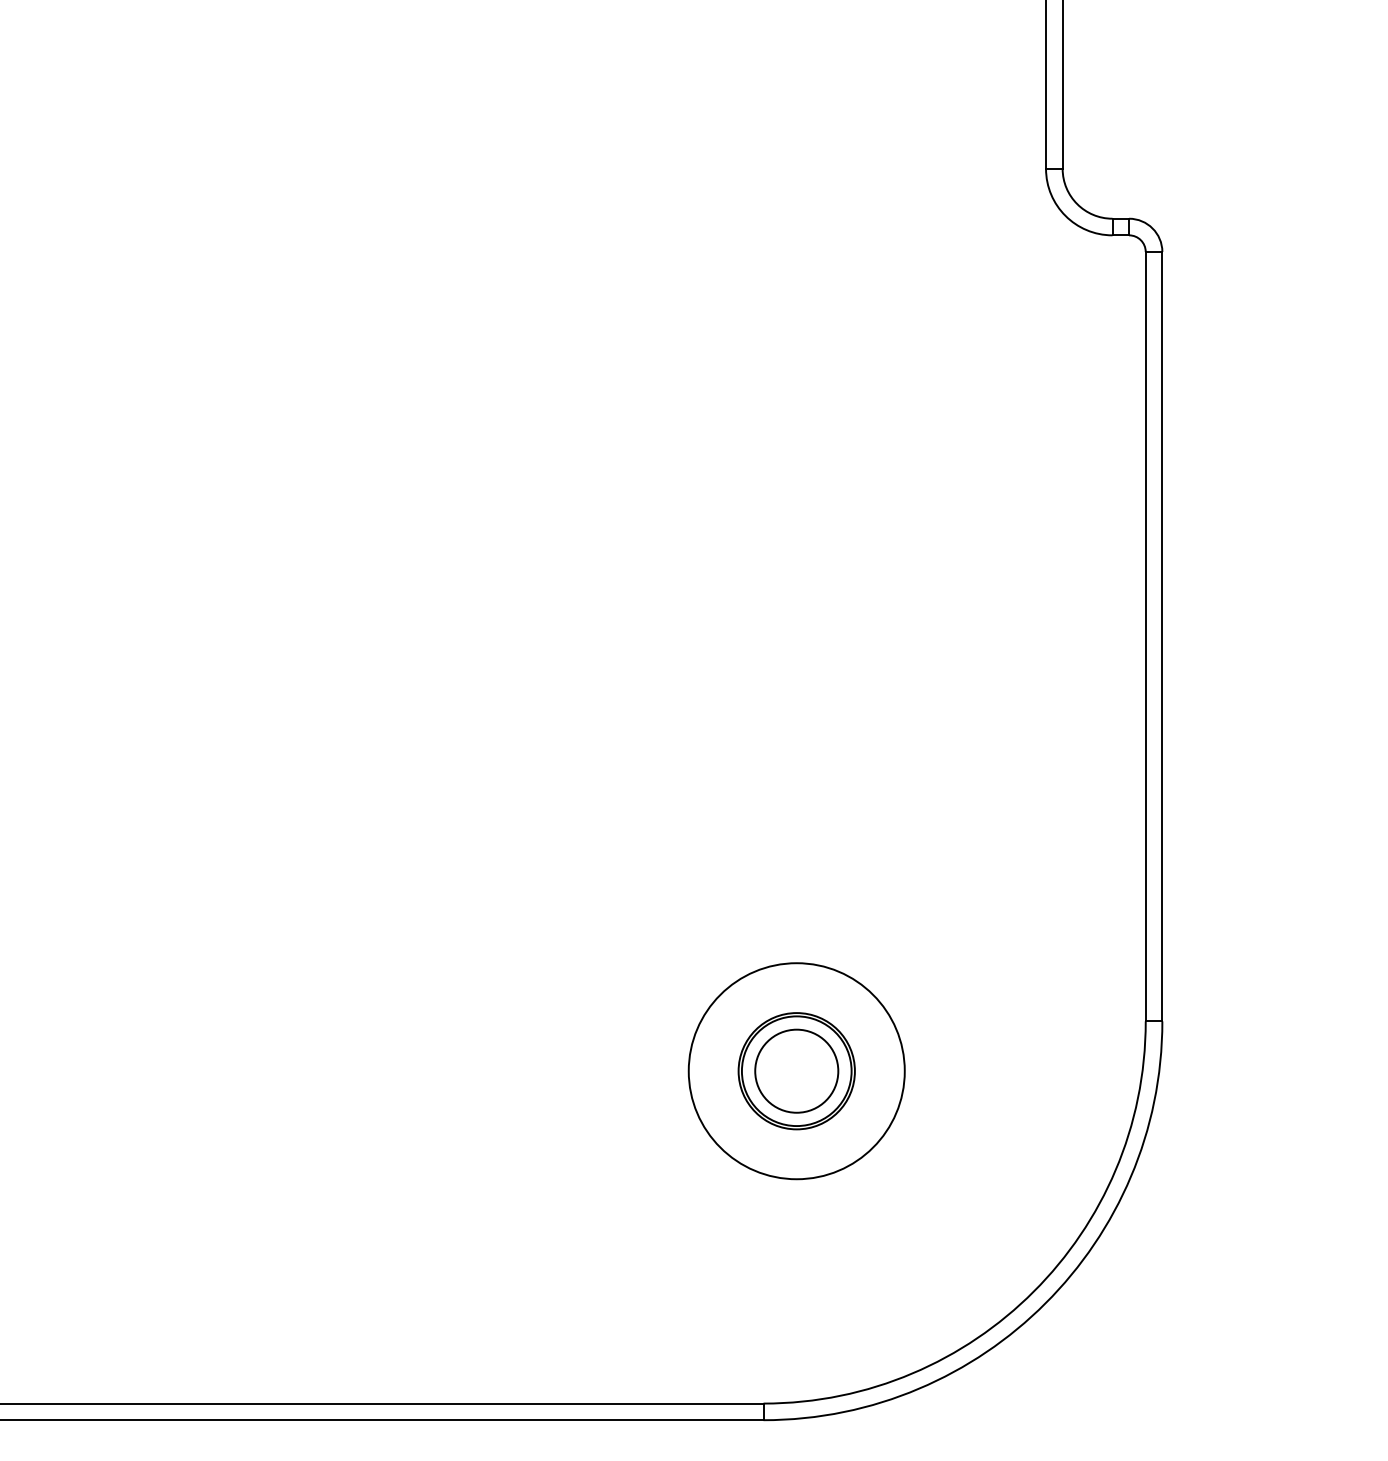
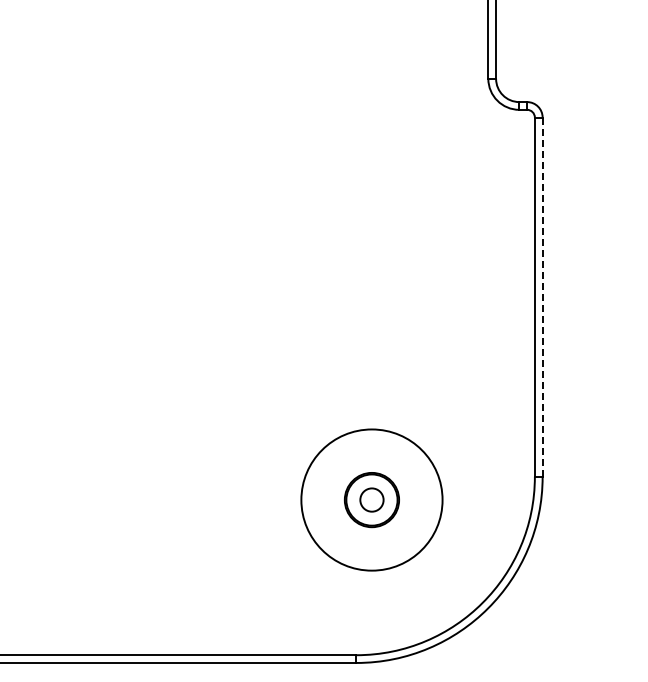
line: (1162, 637) -> (542, 297), solid -> dashed
circle: (795, 1070) -> (371, 499), size x0.6
circle: (795, 1070) -> (371, 499), size x1.4

